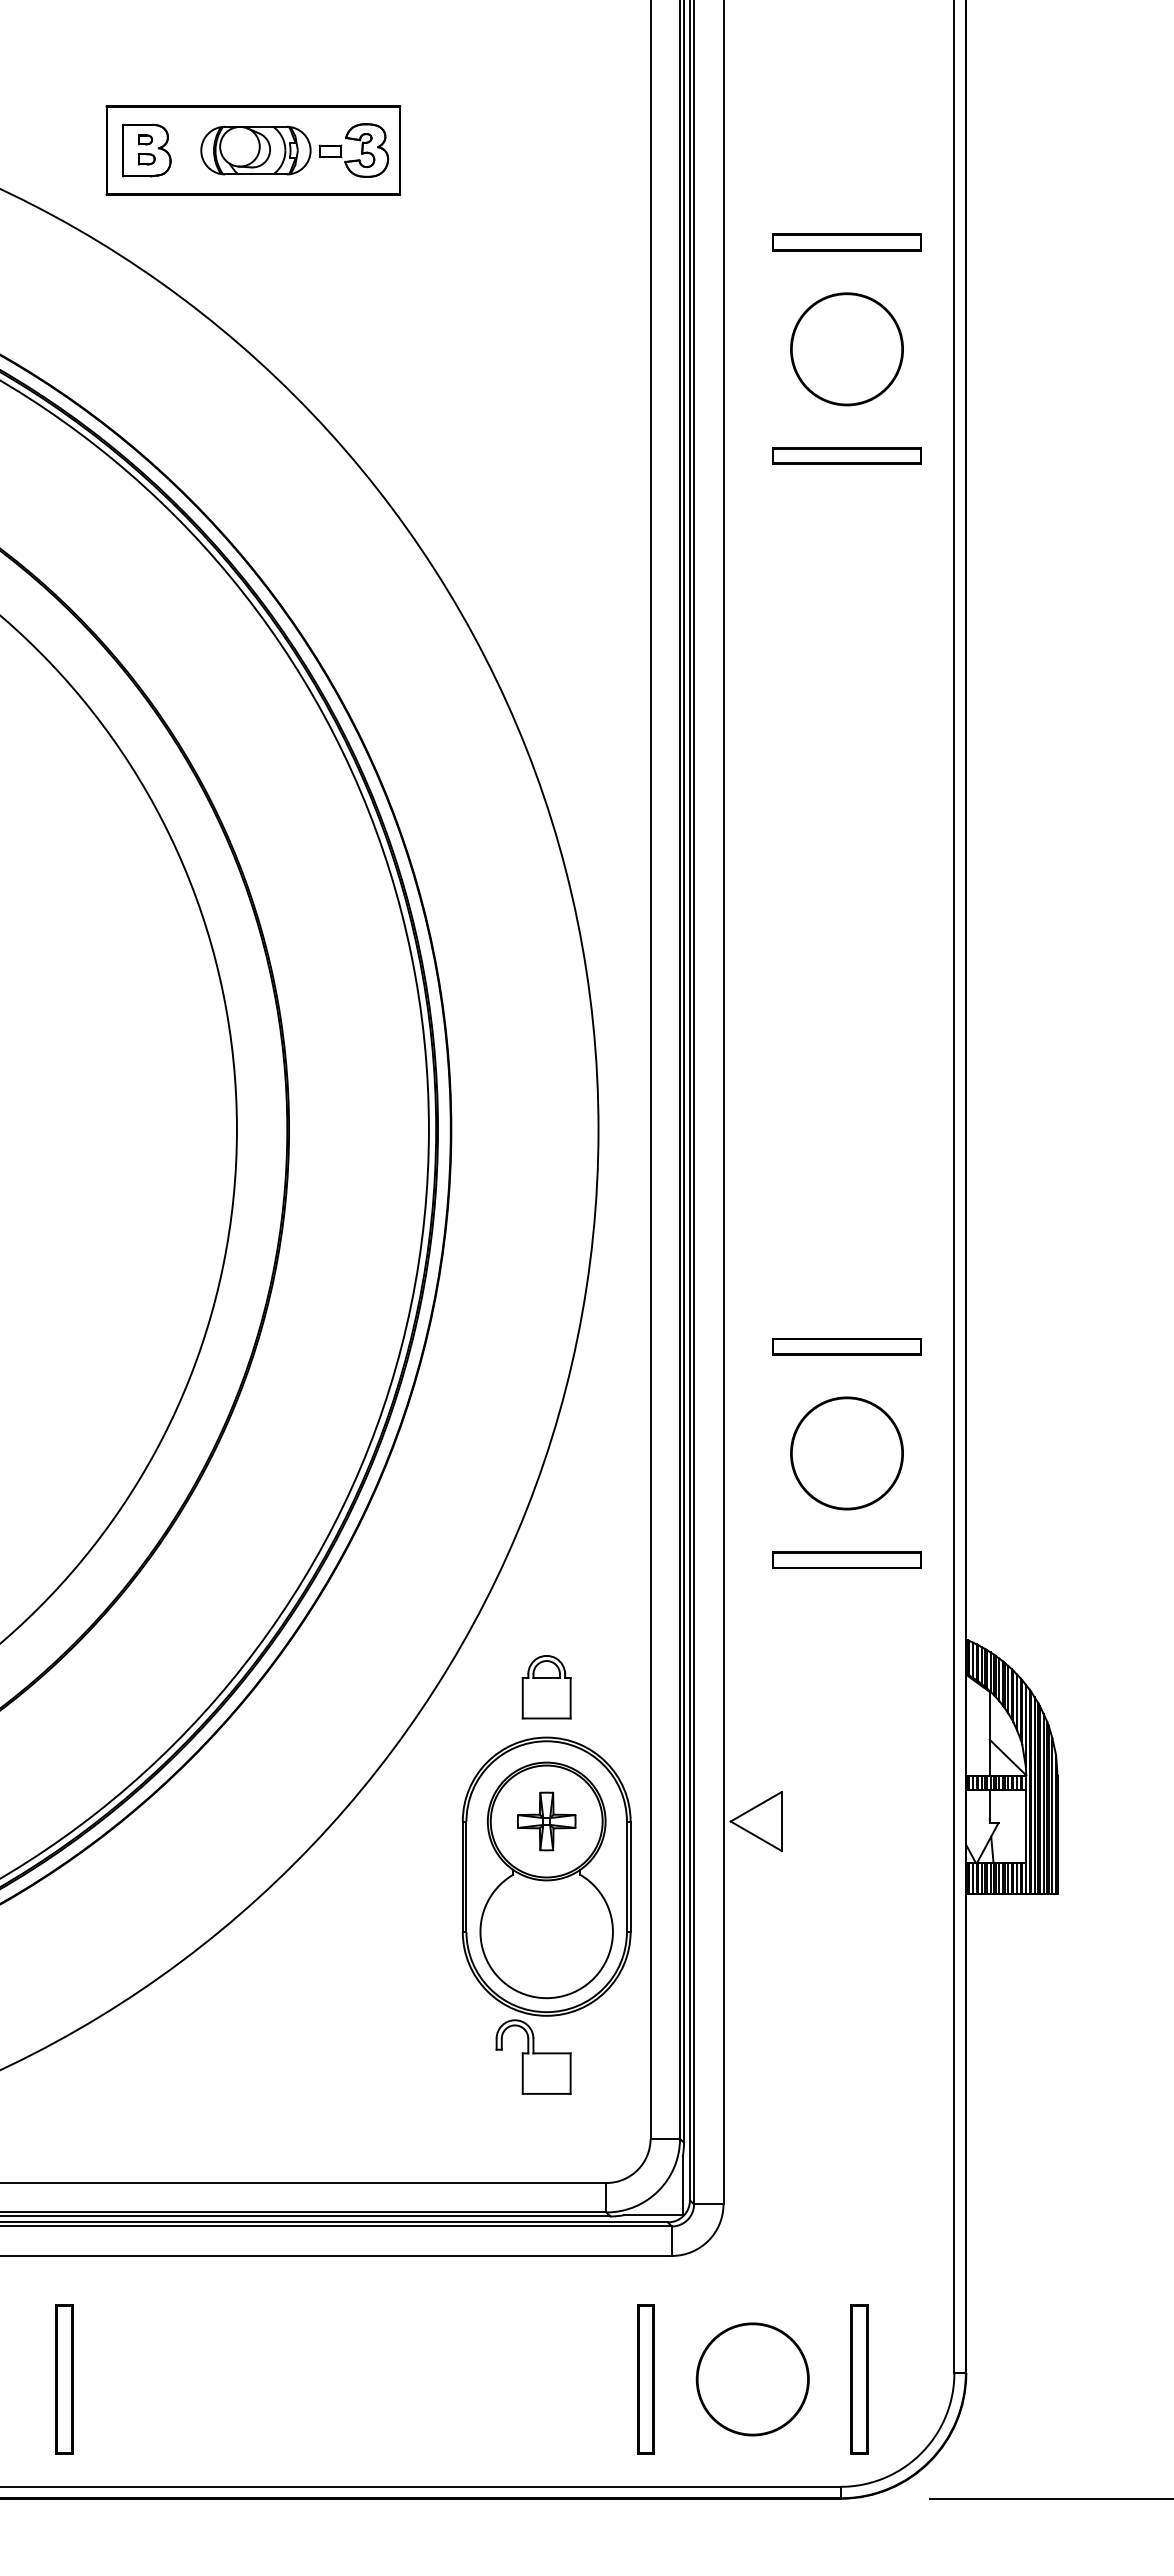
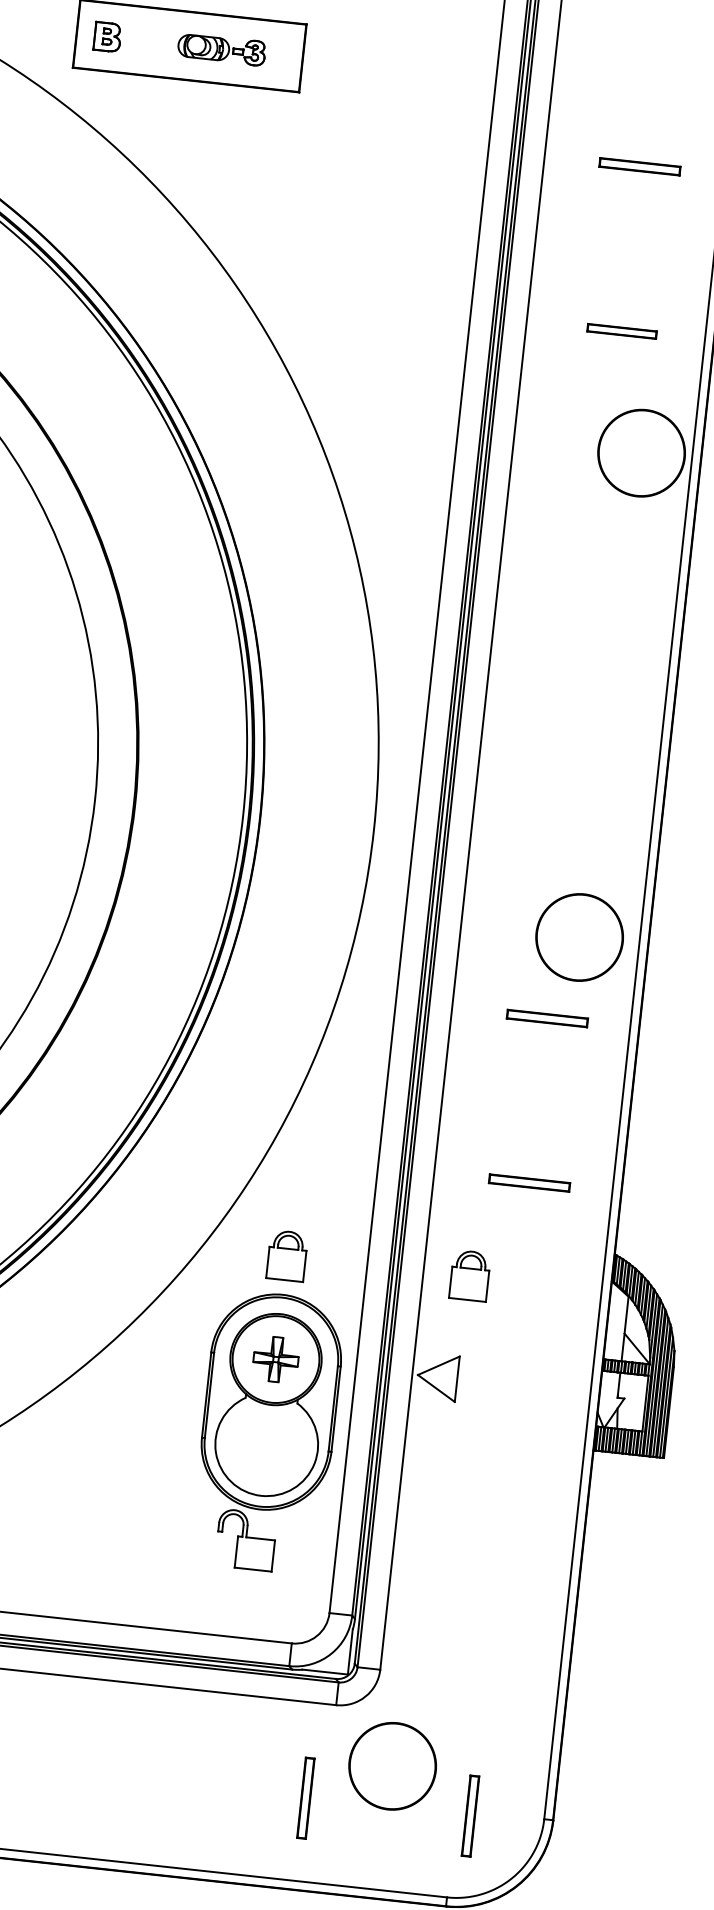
part: (146, 150) -> (107, 37), size x0.7
part: (294, 150) -> (221, 49), size x0.6
part: (846, 242) -> (639, 166), size x0.7
circle: (846, 349) -> (641, 453), moved
part: (846, 455) -> (621, 330), size x0.6
part: (846, 1346) -> (547, 1018), size x0.7
circle: (846, 1453) -> (579, 937), moved
part: (846, 1559) -> (529, 1182), size x0.7
part: (783, 1687) -> (469, 1276), added
part: (645, 2379) -> (305, 1798), size x0.7
circle: (752, 2379) -> (392, 1766), moved
part: (859, 2379) -> (470, 1816), size x0.7

